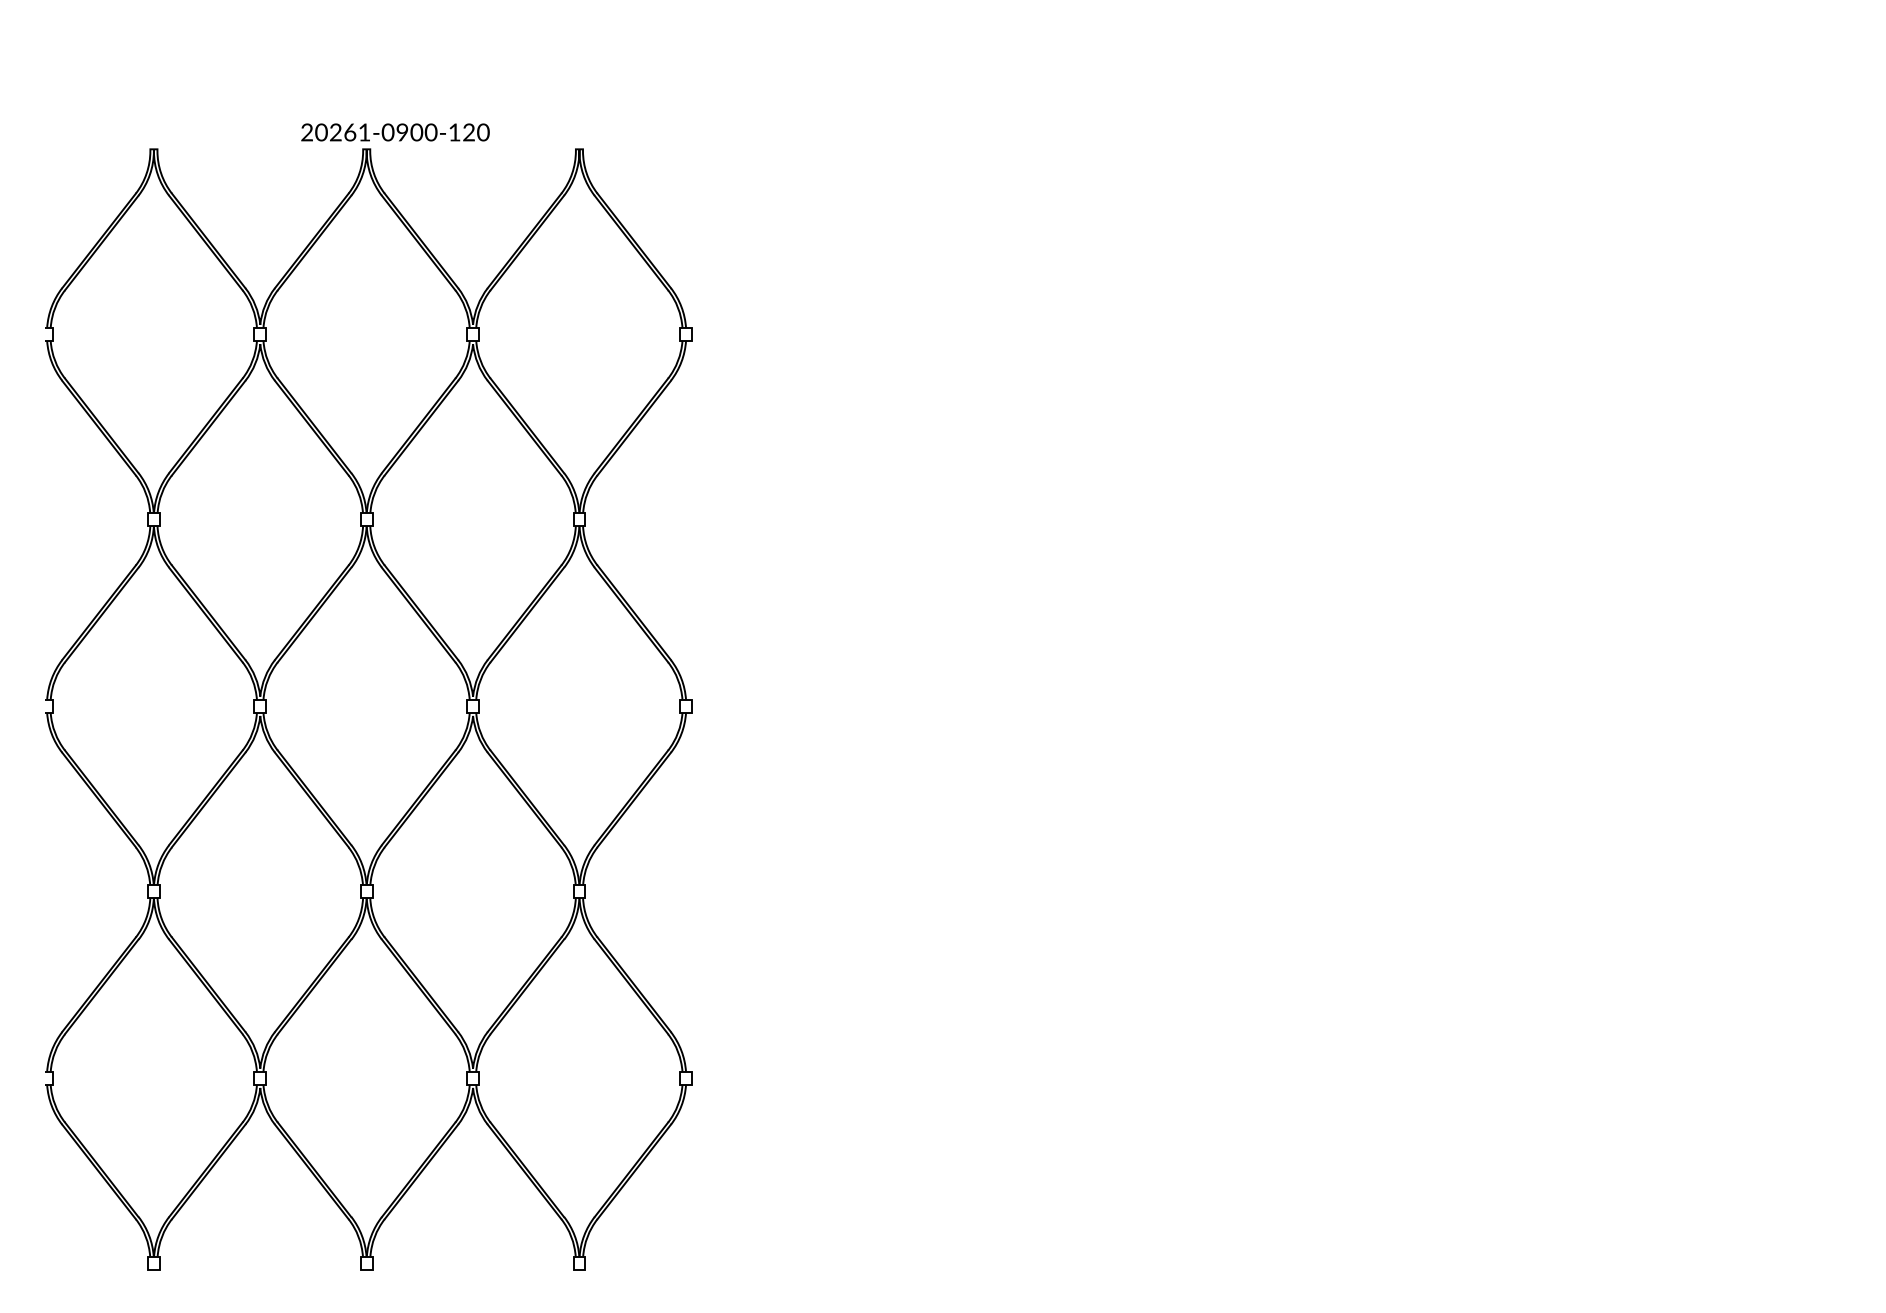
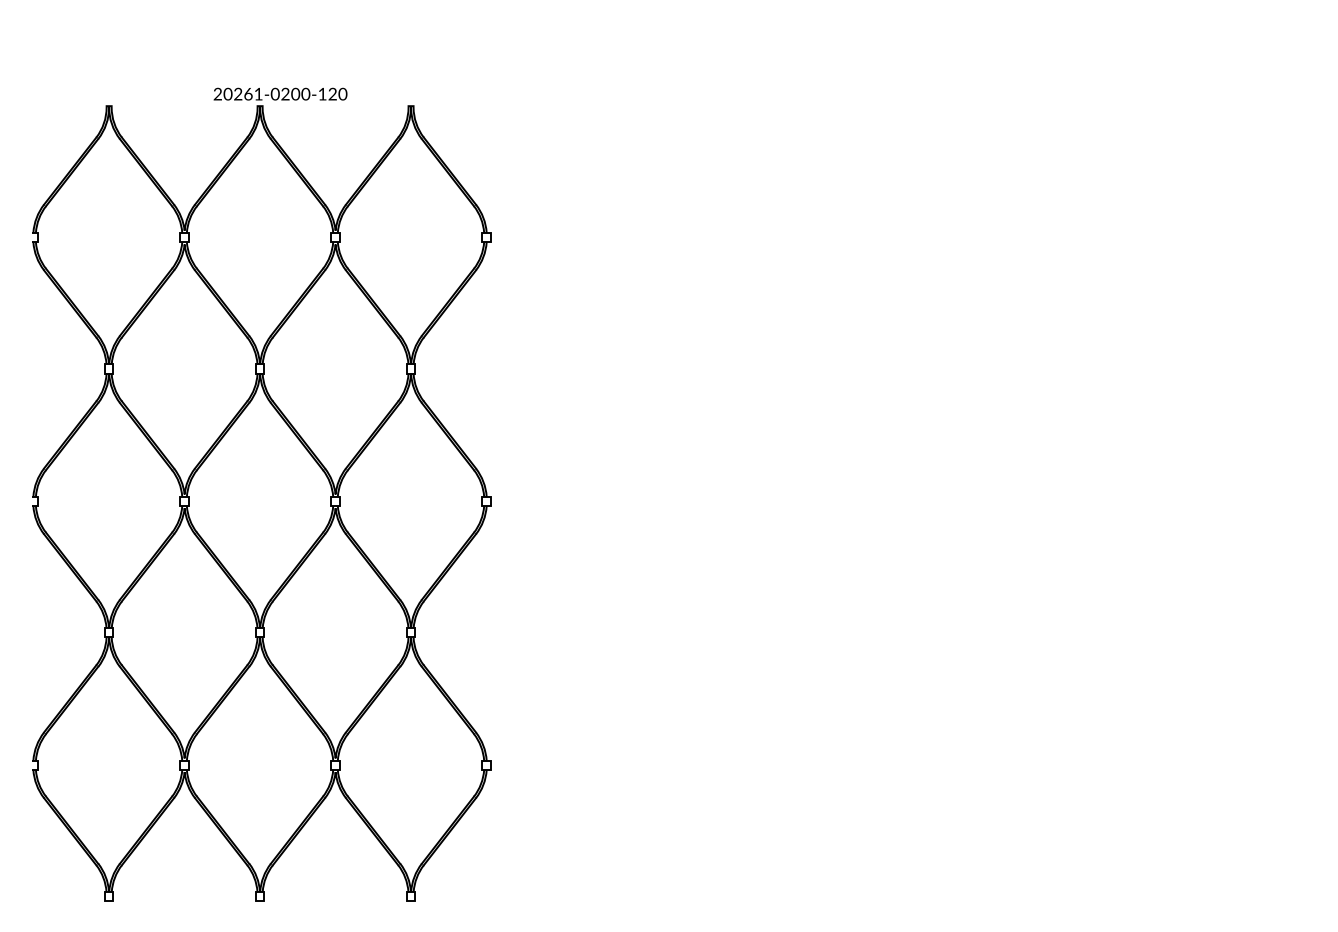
text: (402, 133) -> (285, 94), 20261-0900-120 -> 20261-0200-120

